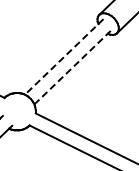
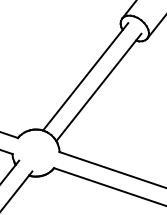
line: (63, 57) -> (84, 77), dashed -> solid
line: (73, 66) -> (98, 87), dashed -> solid

